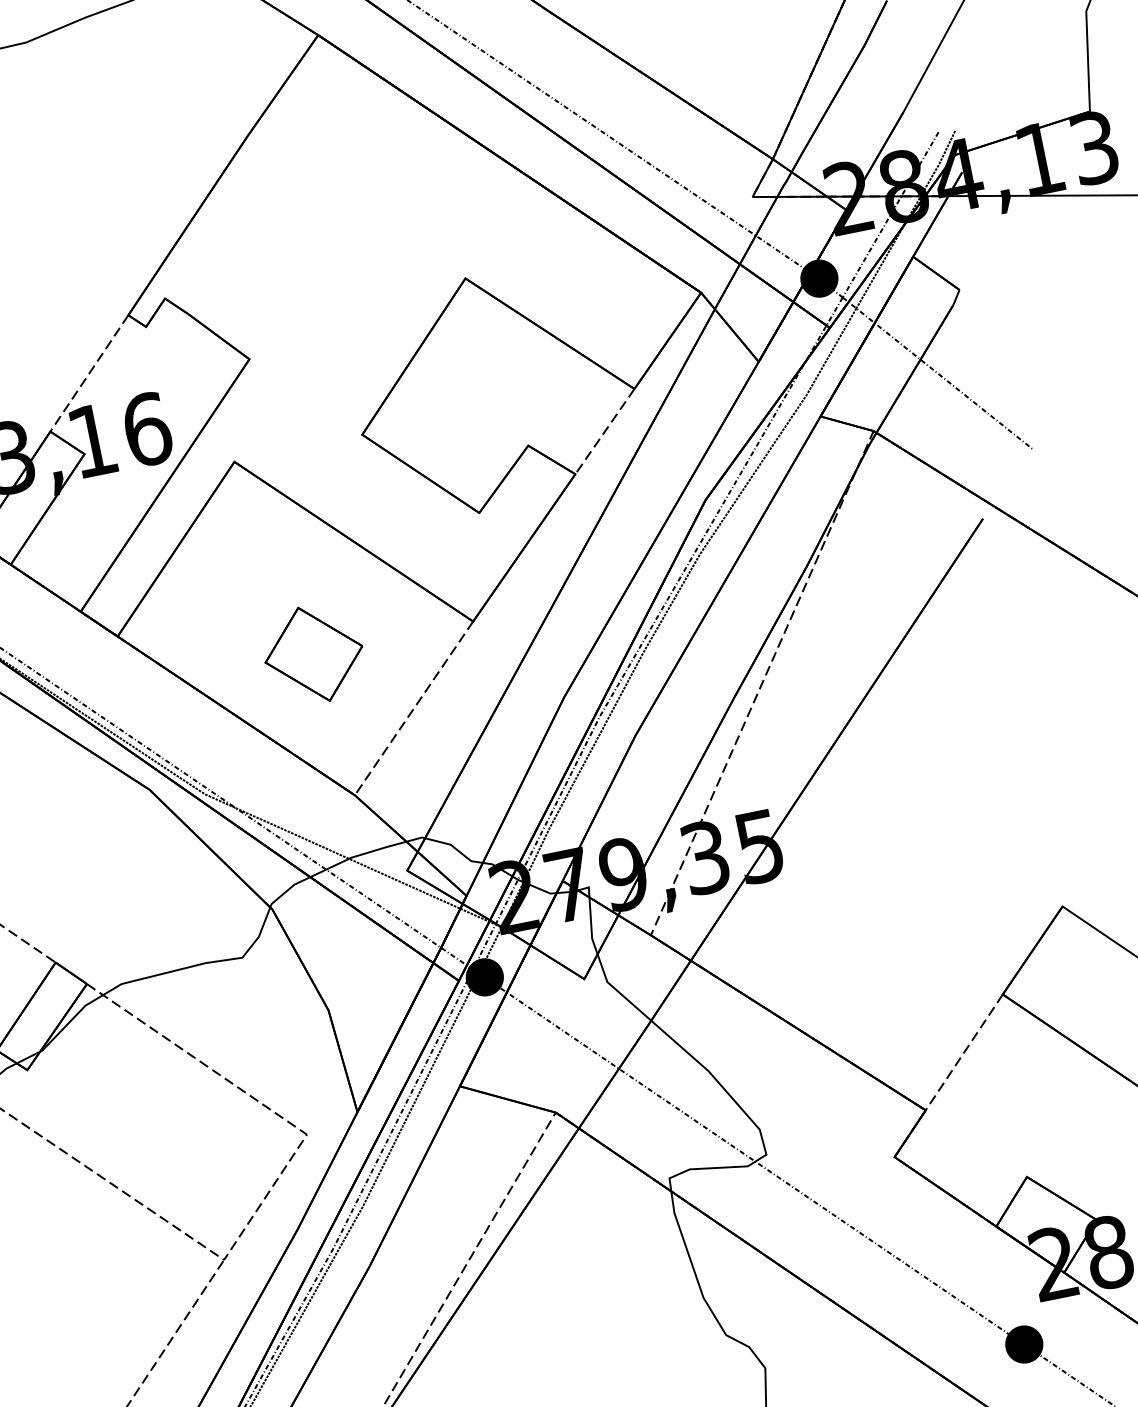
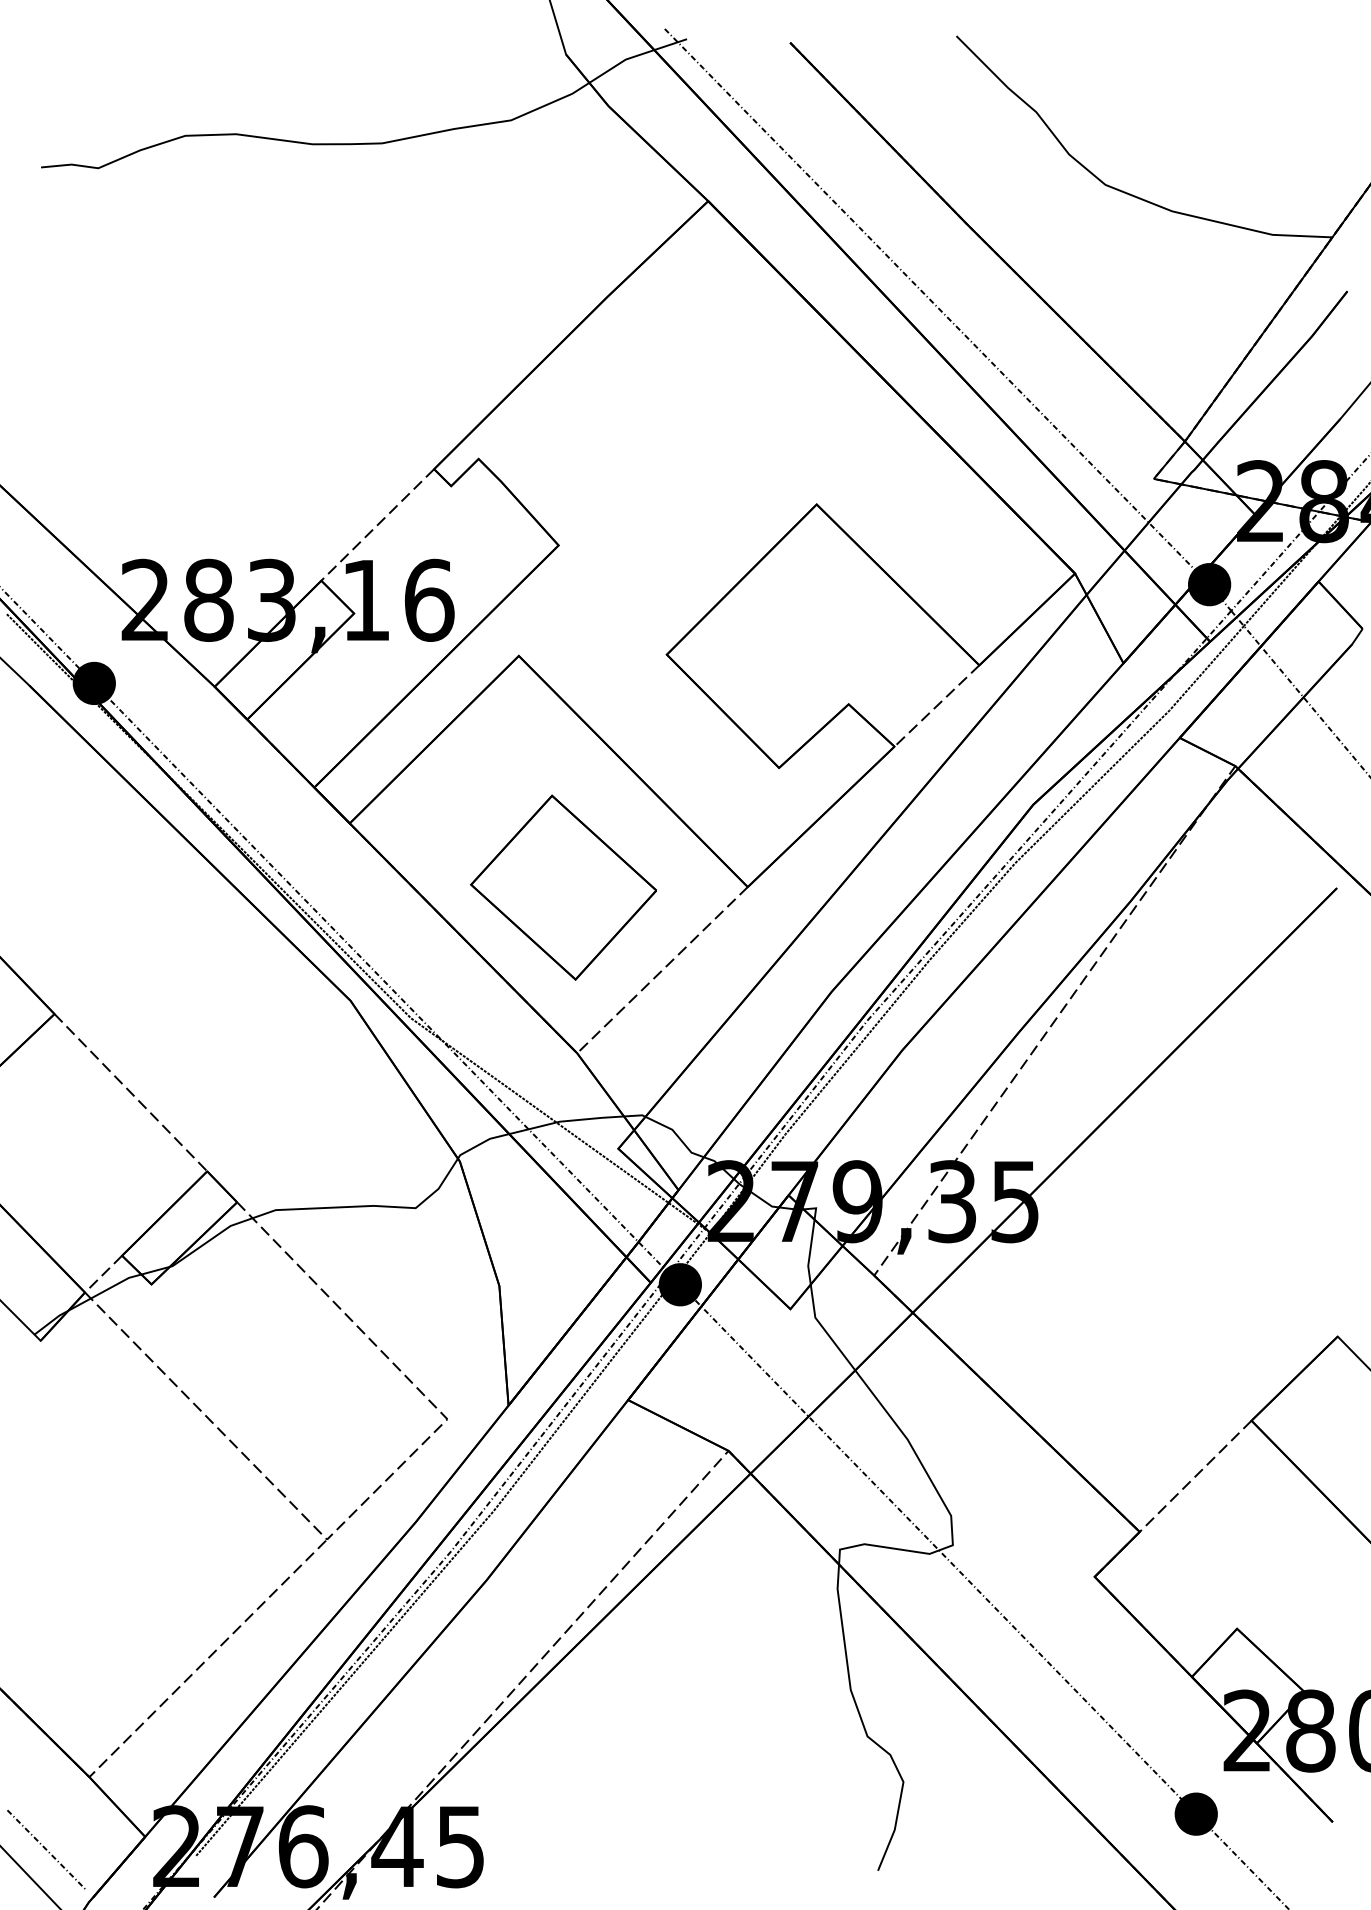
part: (313, 654) -> (563, 887), size x1.67

